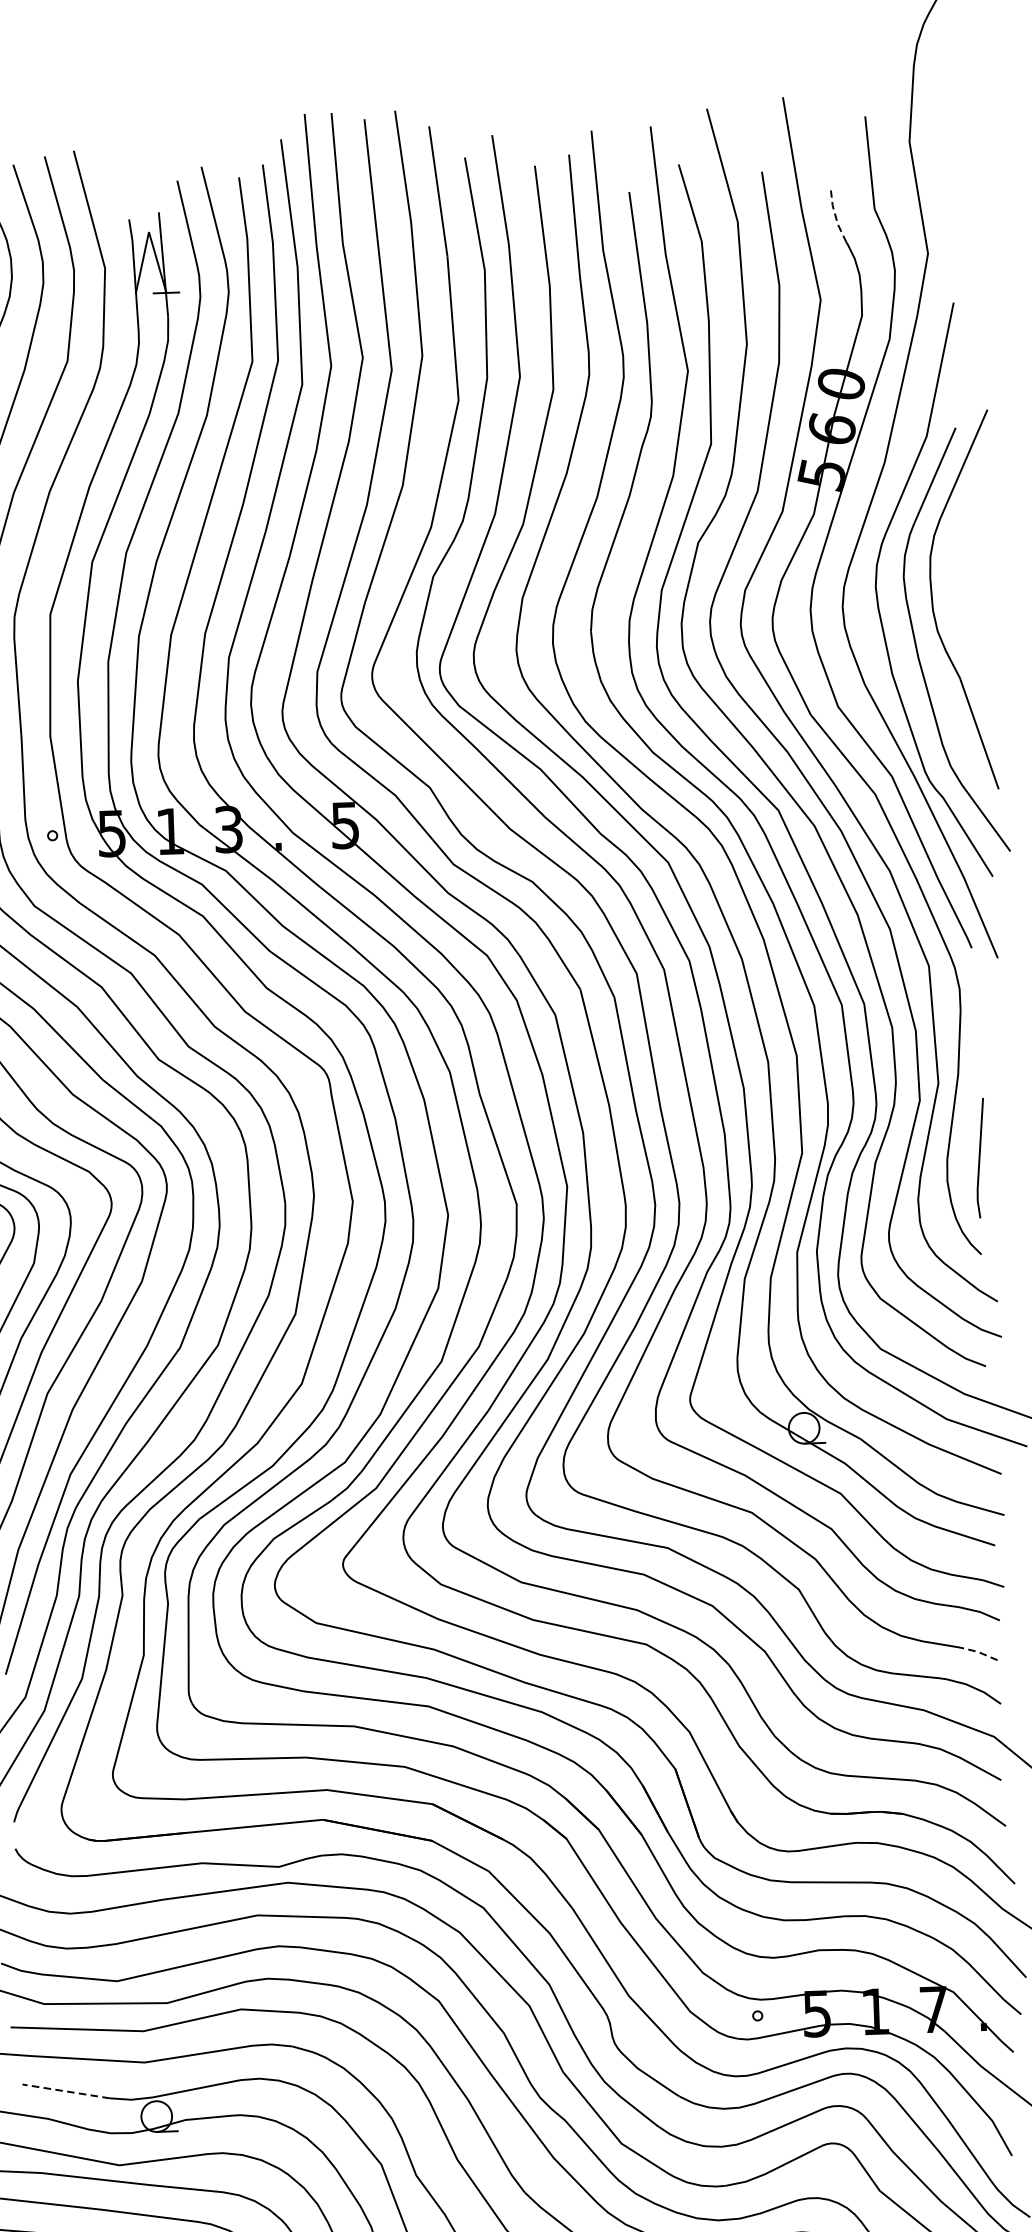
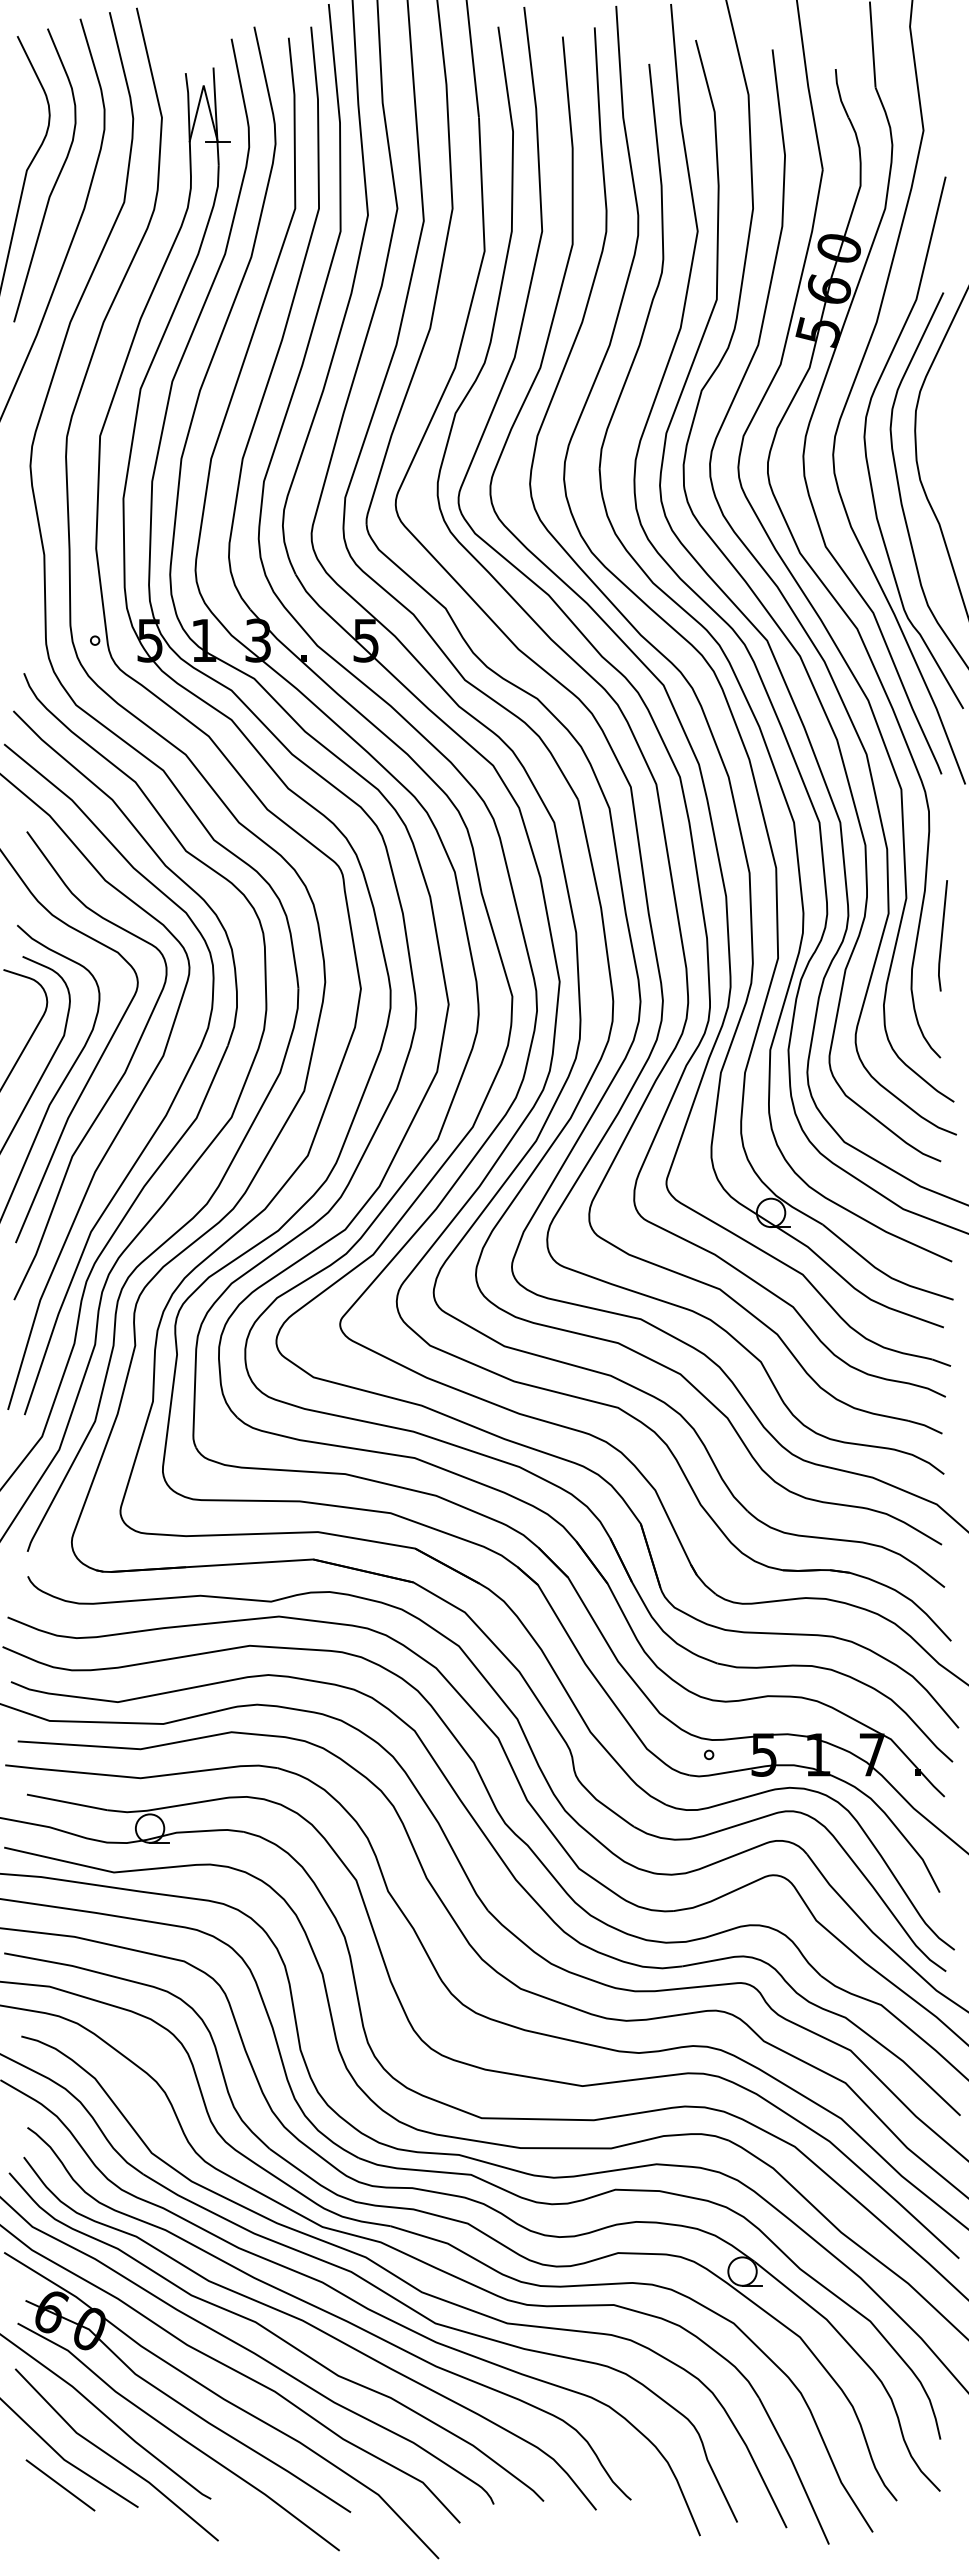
line: (835, 216) -> (839, 93), dashed -> solid
line: (980, 1157) -> (942, 935), moved
line: (978, 1652) -> (925, 1425), dashed -> solid
line: (66, 2091) -> (67, 1802), dashed -> solid

